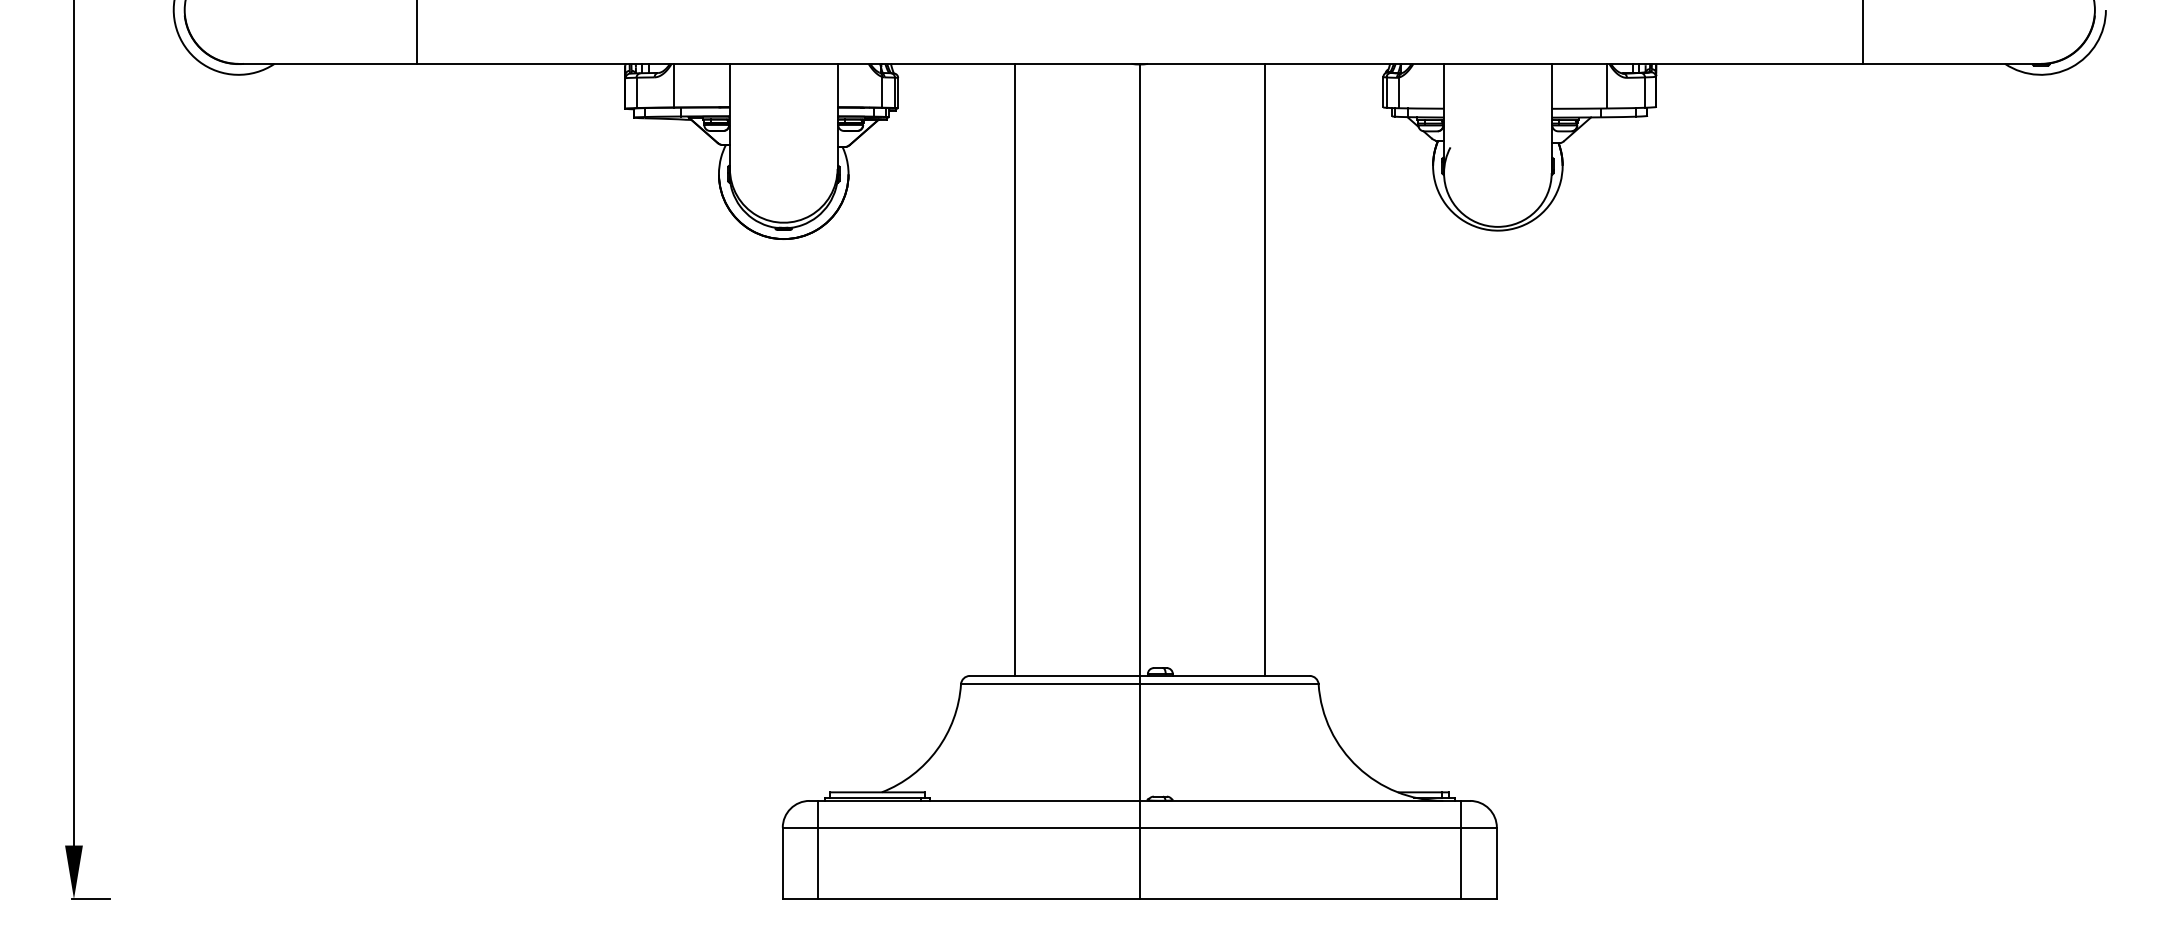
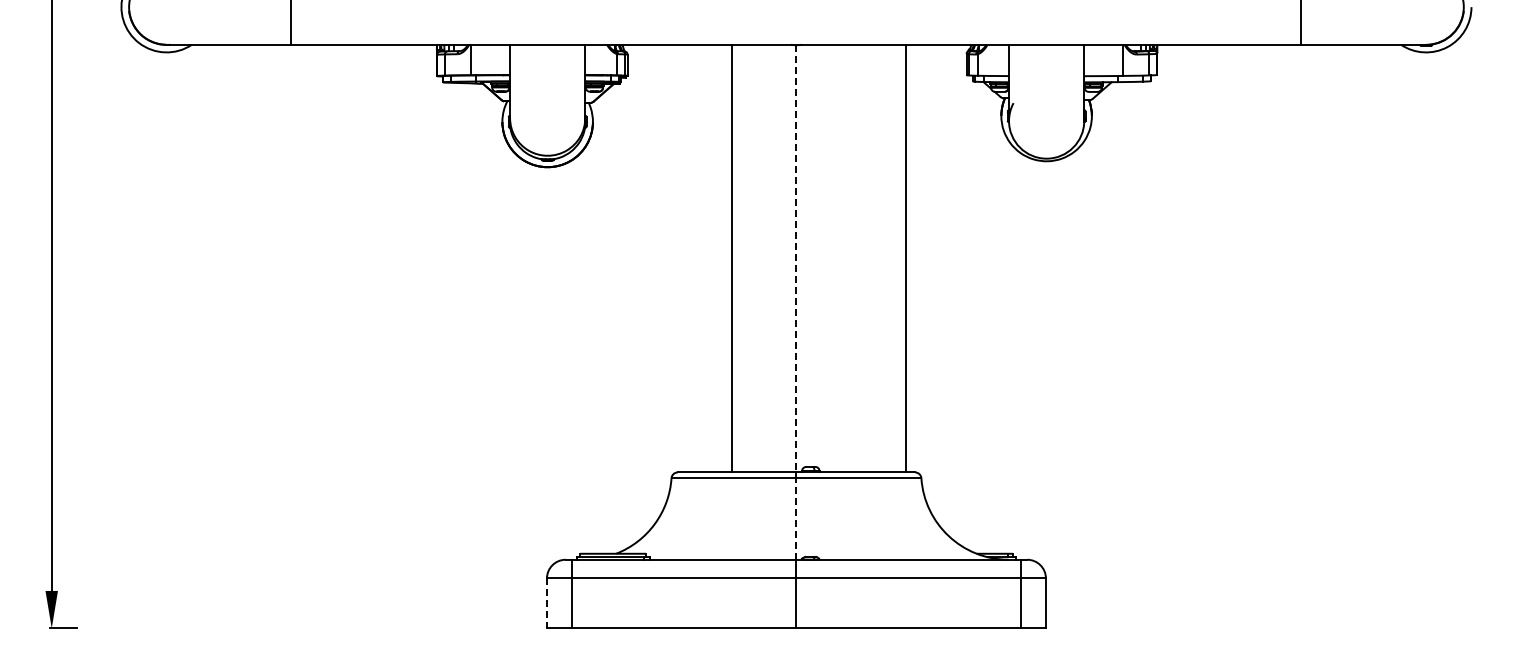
line: (1015, 369) -> (732, 258), moved
line: (1139, 369) -> (796, 258), solid -> dashed
line: (1264, 369) -> (905, 258), moved
line: (1139, 743) -> (796, 519), solid -> dashed
line: (782, 863) -> (546, 603), solid -> dashed

